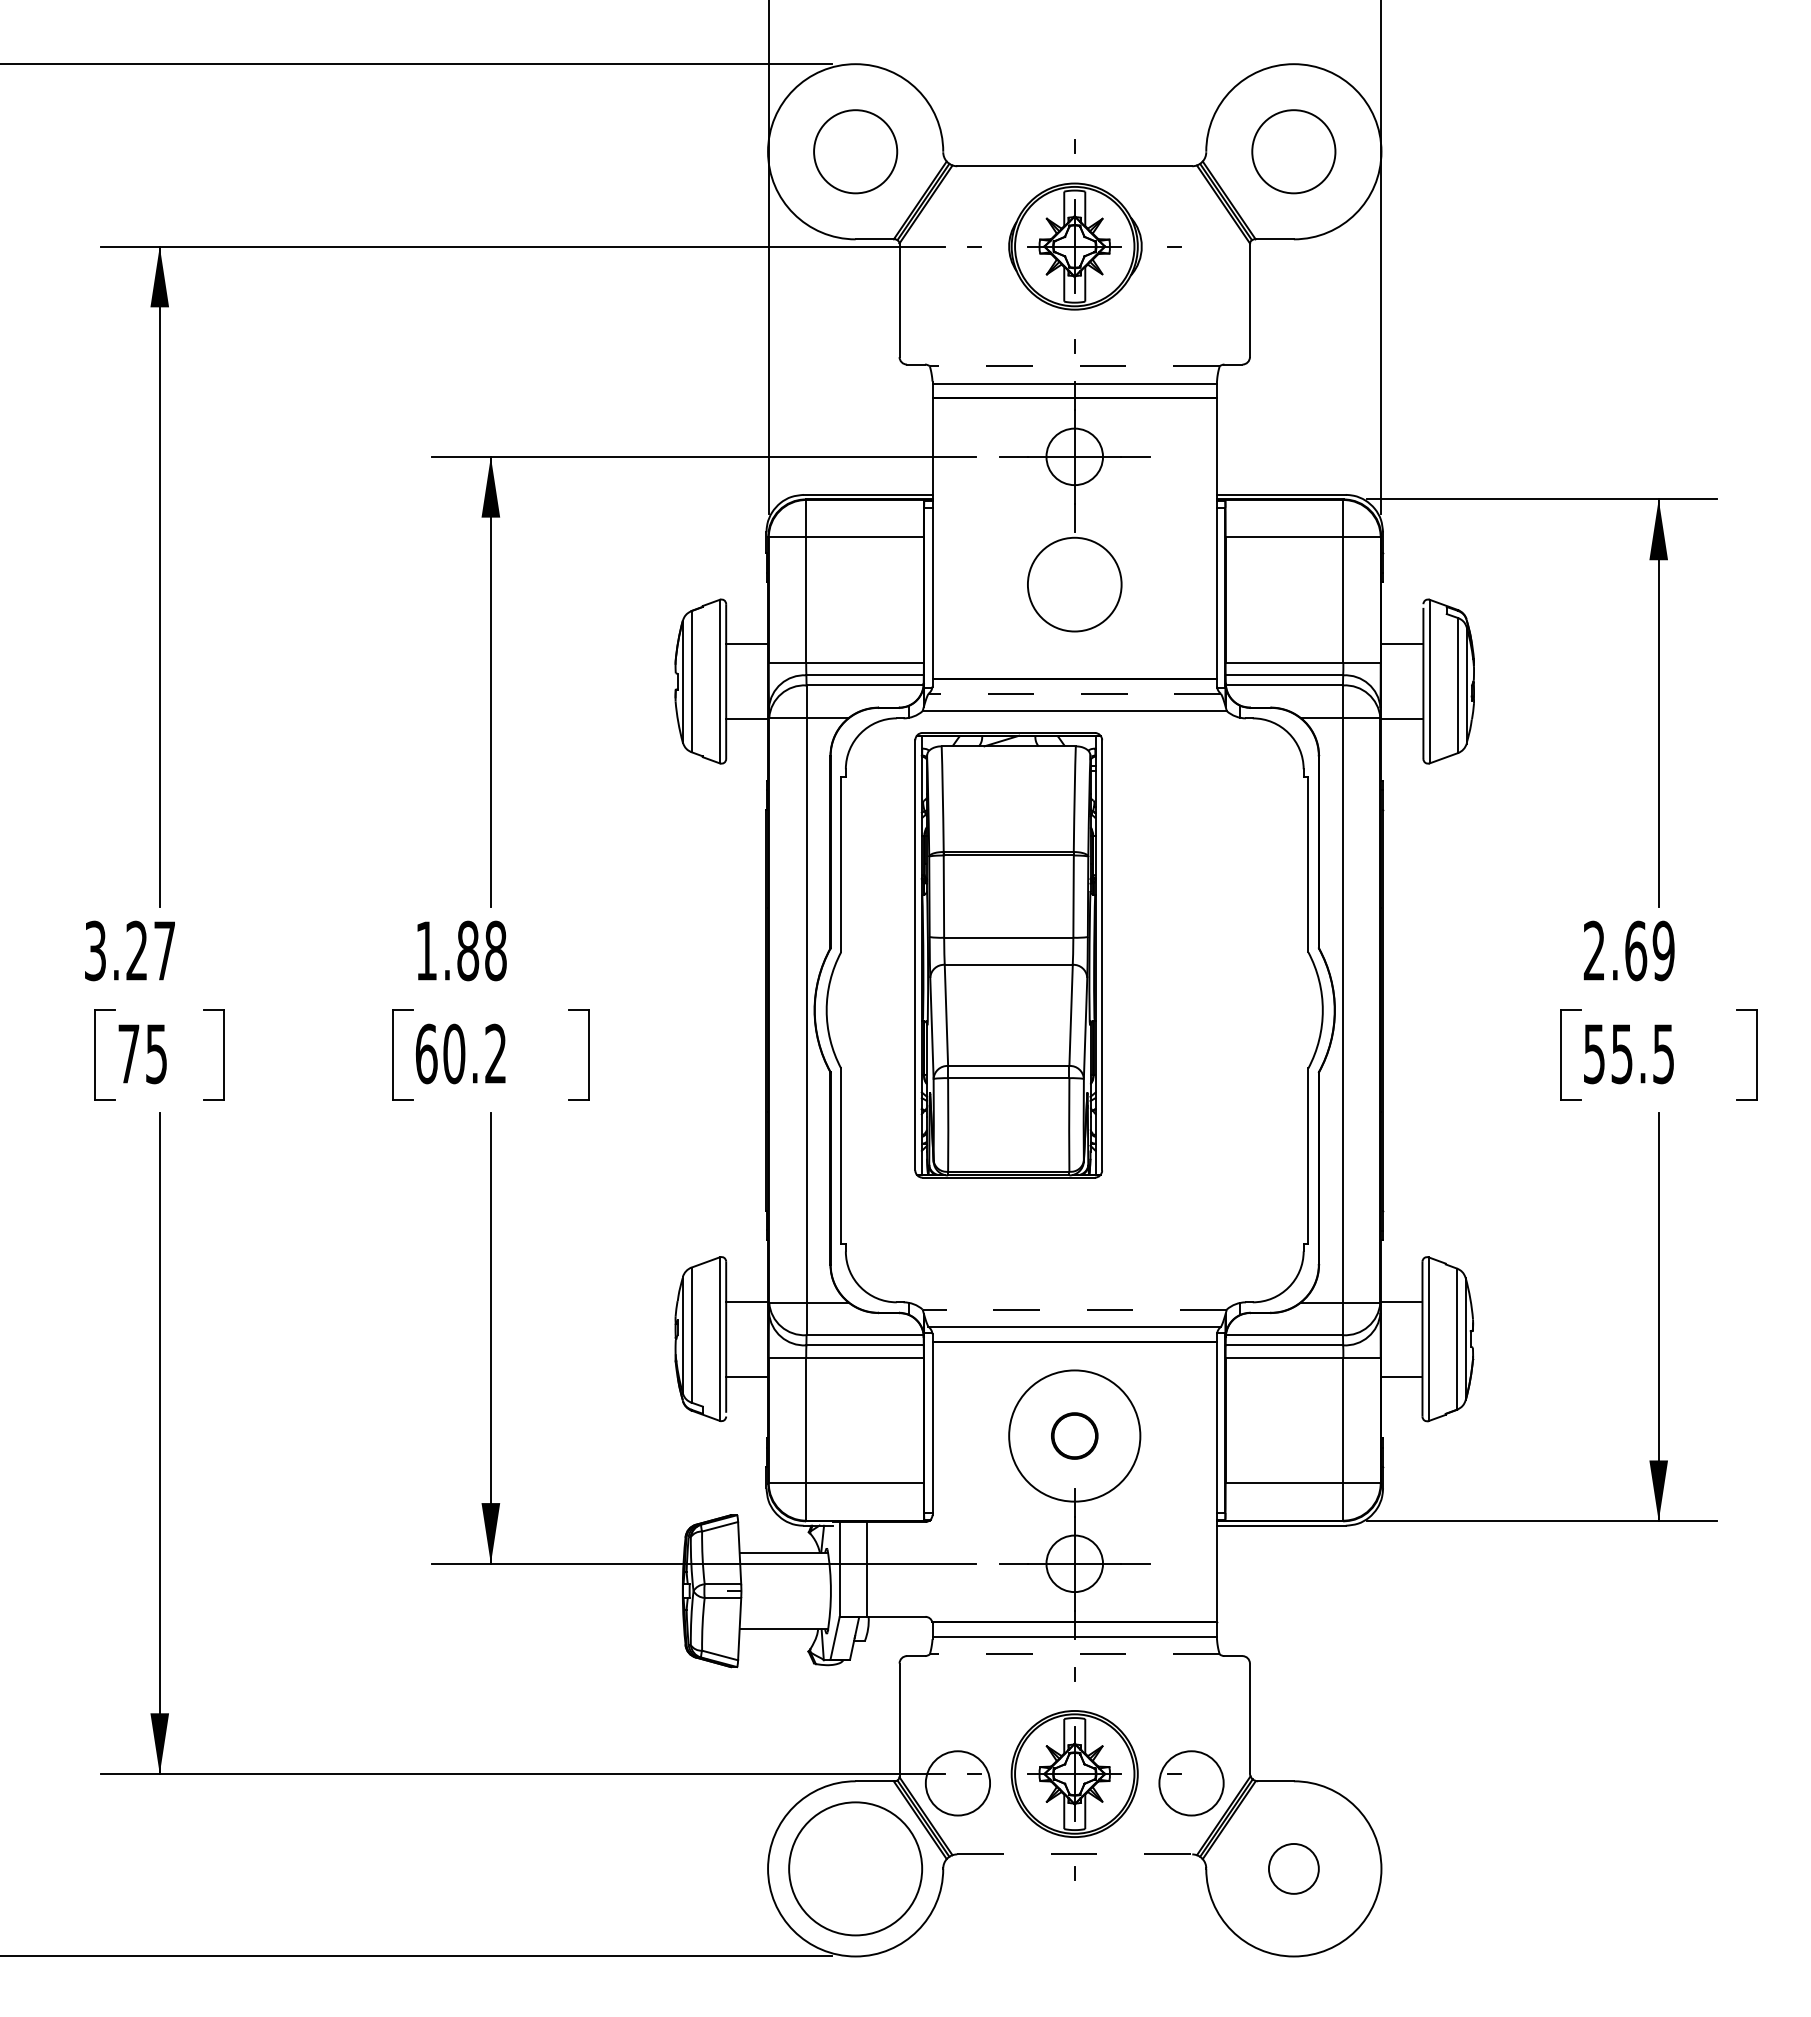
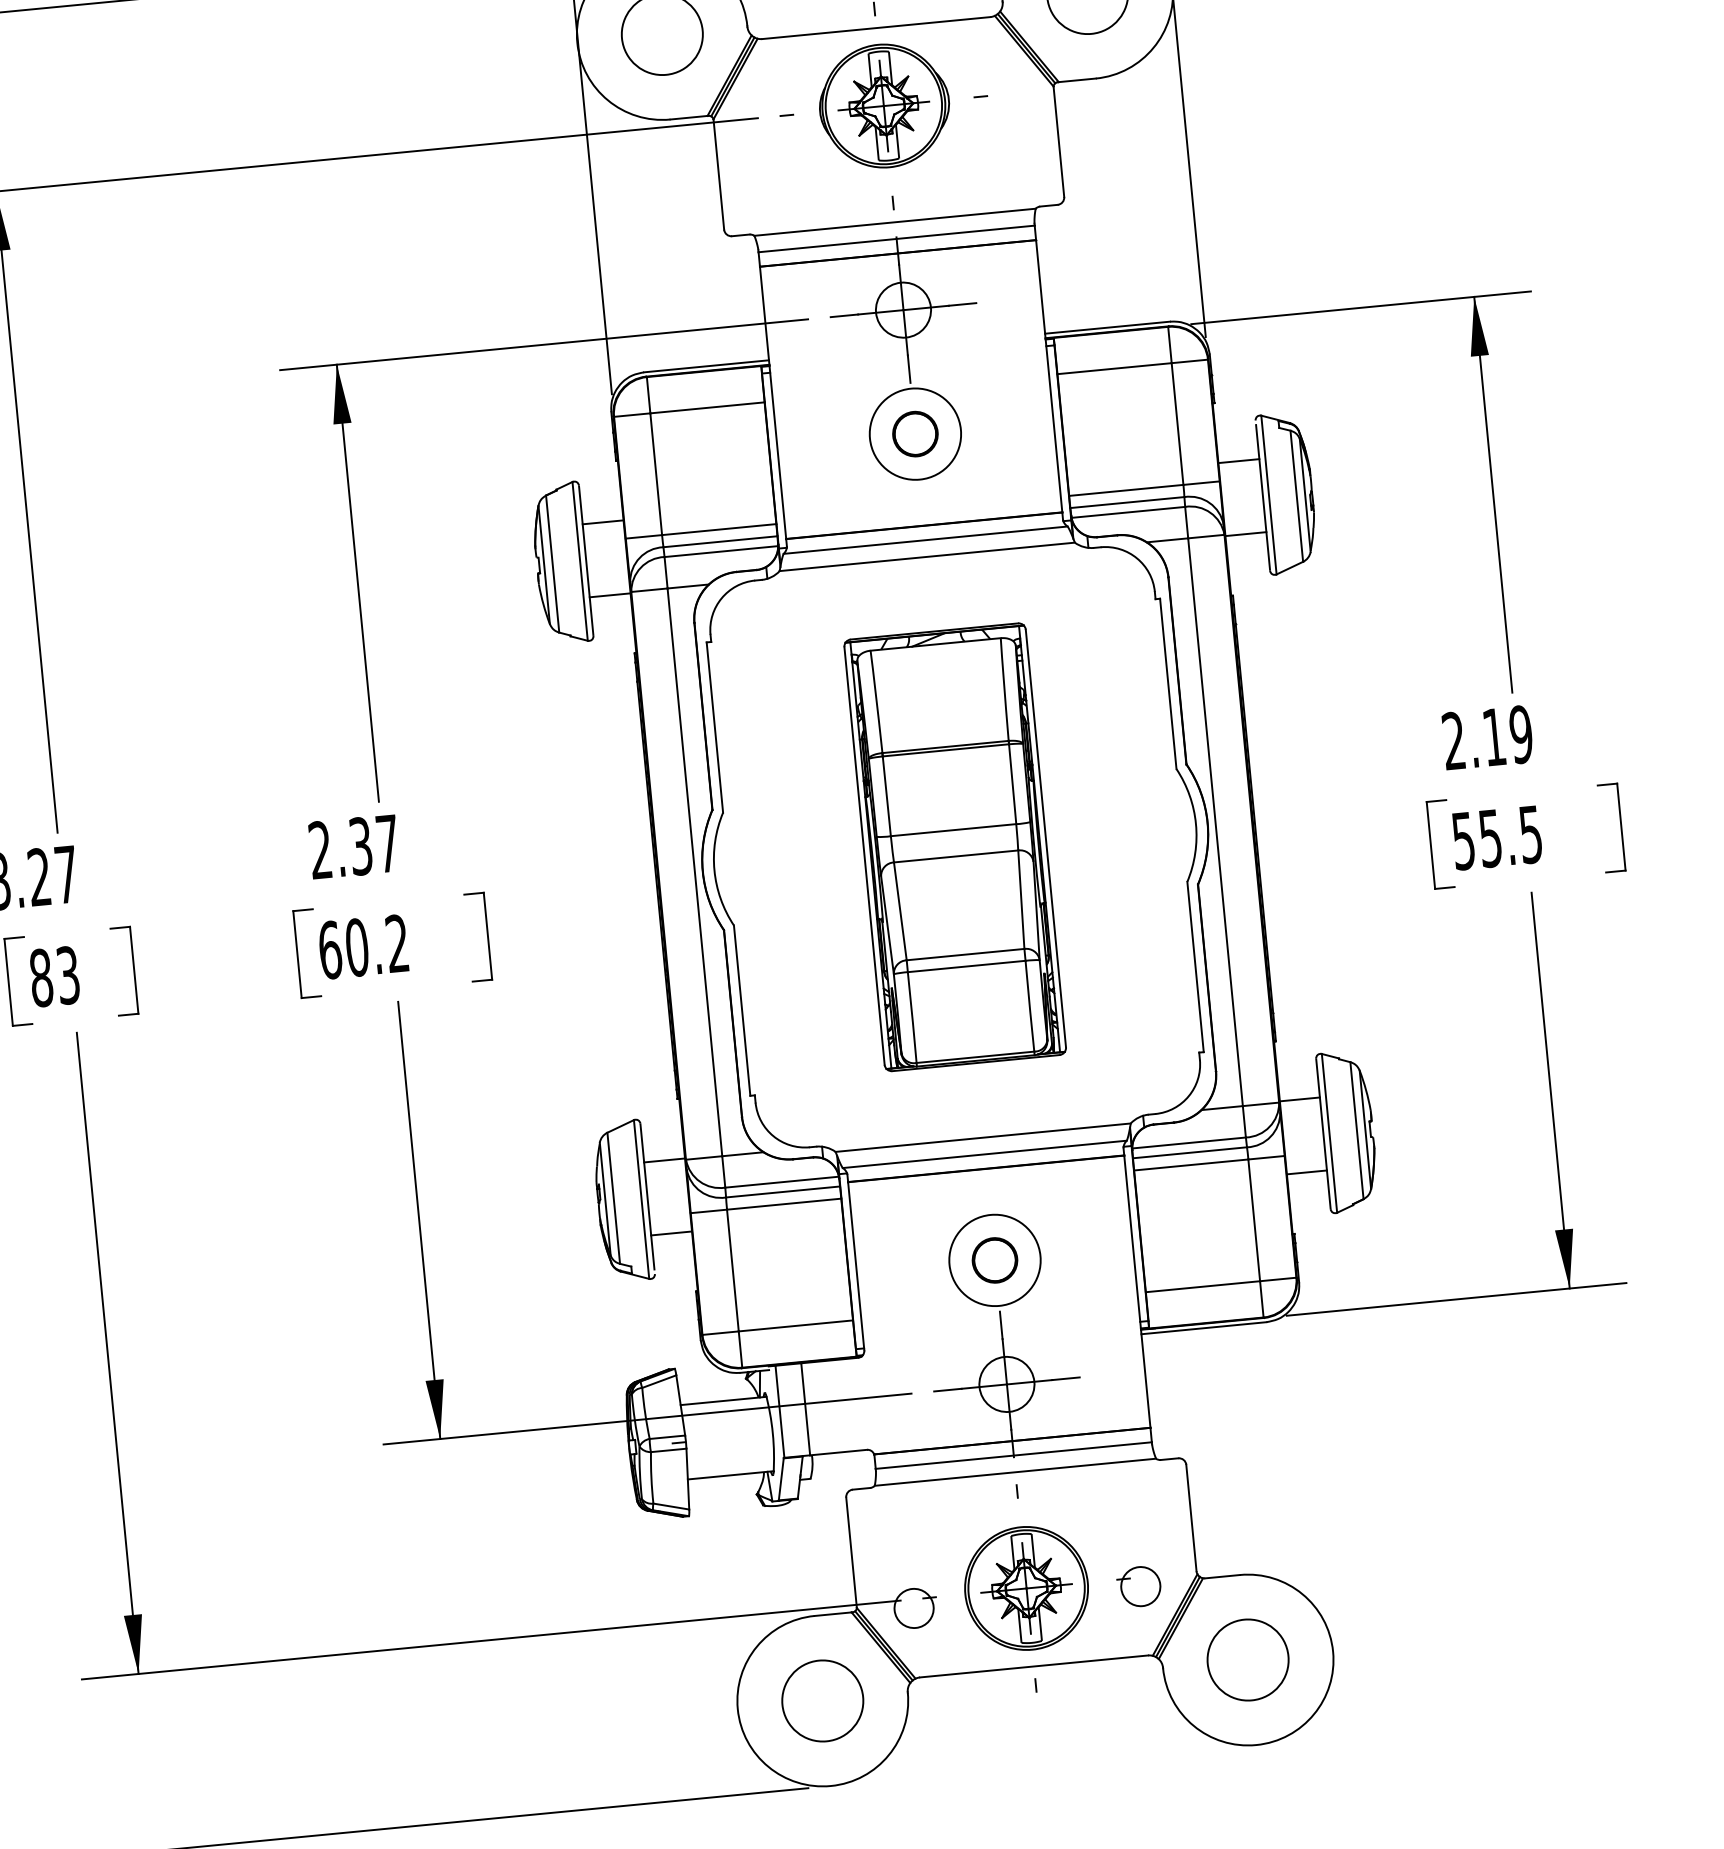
line: (1074, 366) -> (894, 222), dashed -> solid
part: (1074, 584) -> (915, 434), added
line: (1074, 693) -> (925, 539), dashed -> solid
text: (461, 950) -> (354, 846), 1.88 -> 2.37
text: (1636, 950) -> (1494, 736), 2.69 -> 2.19
part: (1008, 955) -> (954, 847), moved
text: (142, 1053) -> (54, 976), 75 -> 83
line: (1074, 1309) -> (982, 1137), dashed -> solid
circle: (1074, 1435) -> (994, 1259), size x0.71
line: (1074, 1654) -> (1015, 1472), dashed -> solid
circle: (957, 1783) -> (913, 1608), size x0.62
circle: (1191, 1783) -> (1140, 1586), size x0.62
line: (1075, 1854) -> (1034, 1666), dashed -> solid
circle: (855, 1868) -> (822, 1700), size x0.62
circle: (1293, 1868) -> (1247, 1659), size x1.67

